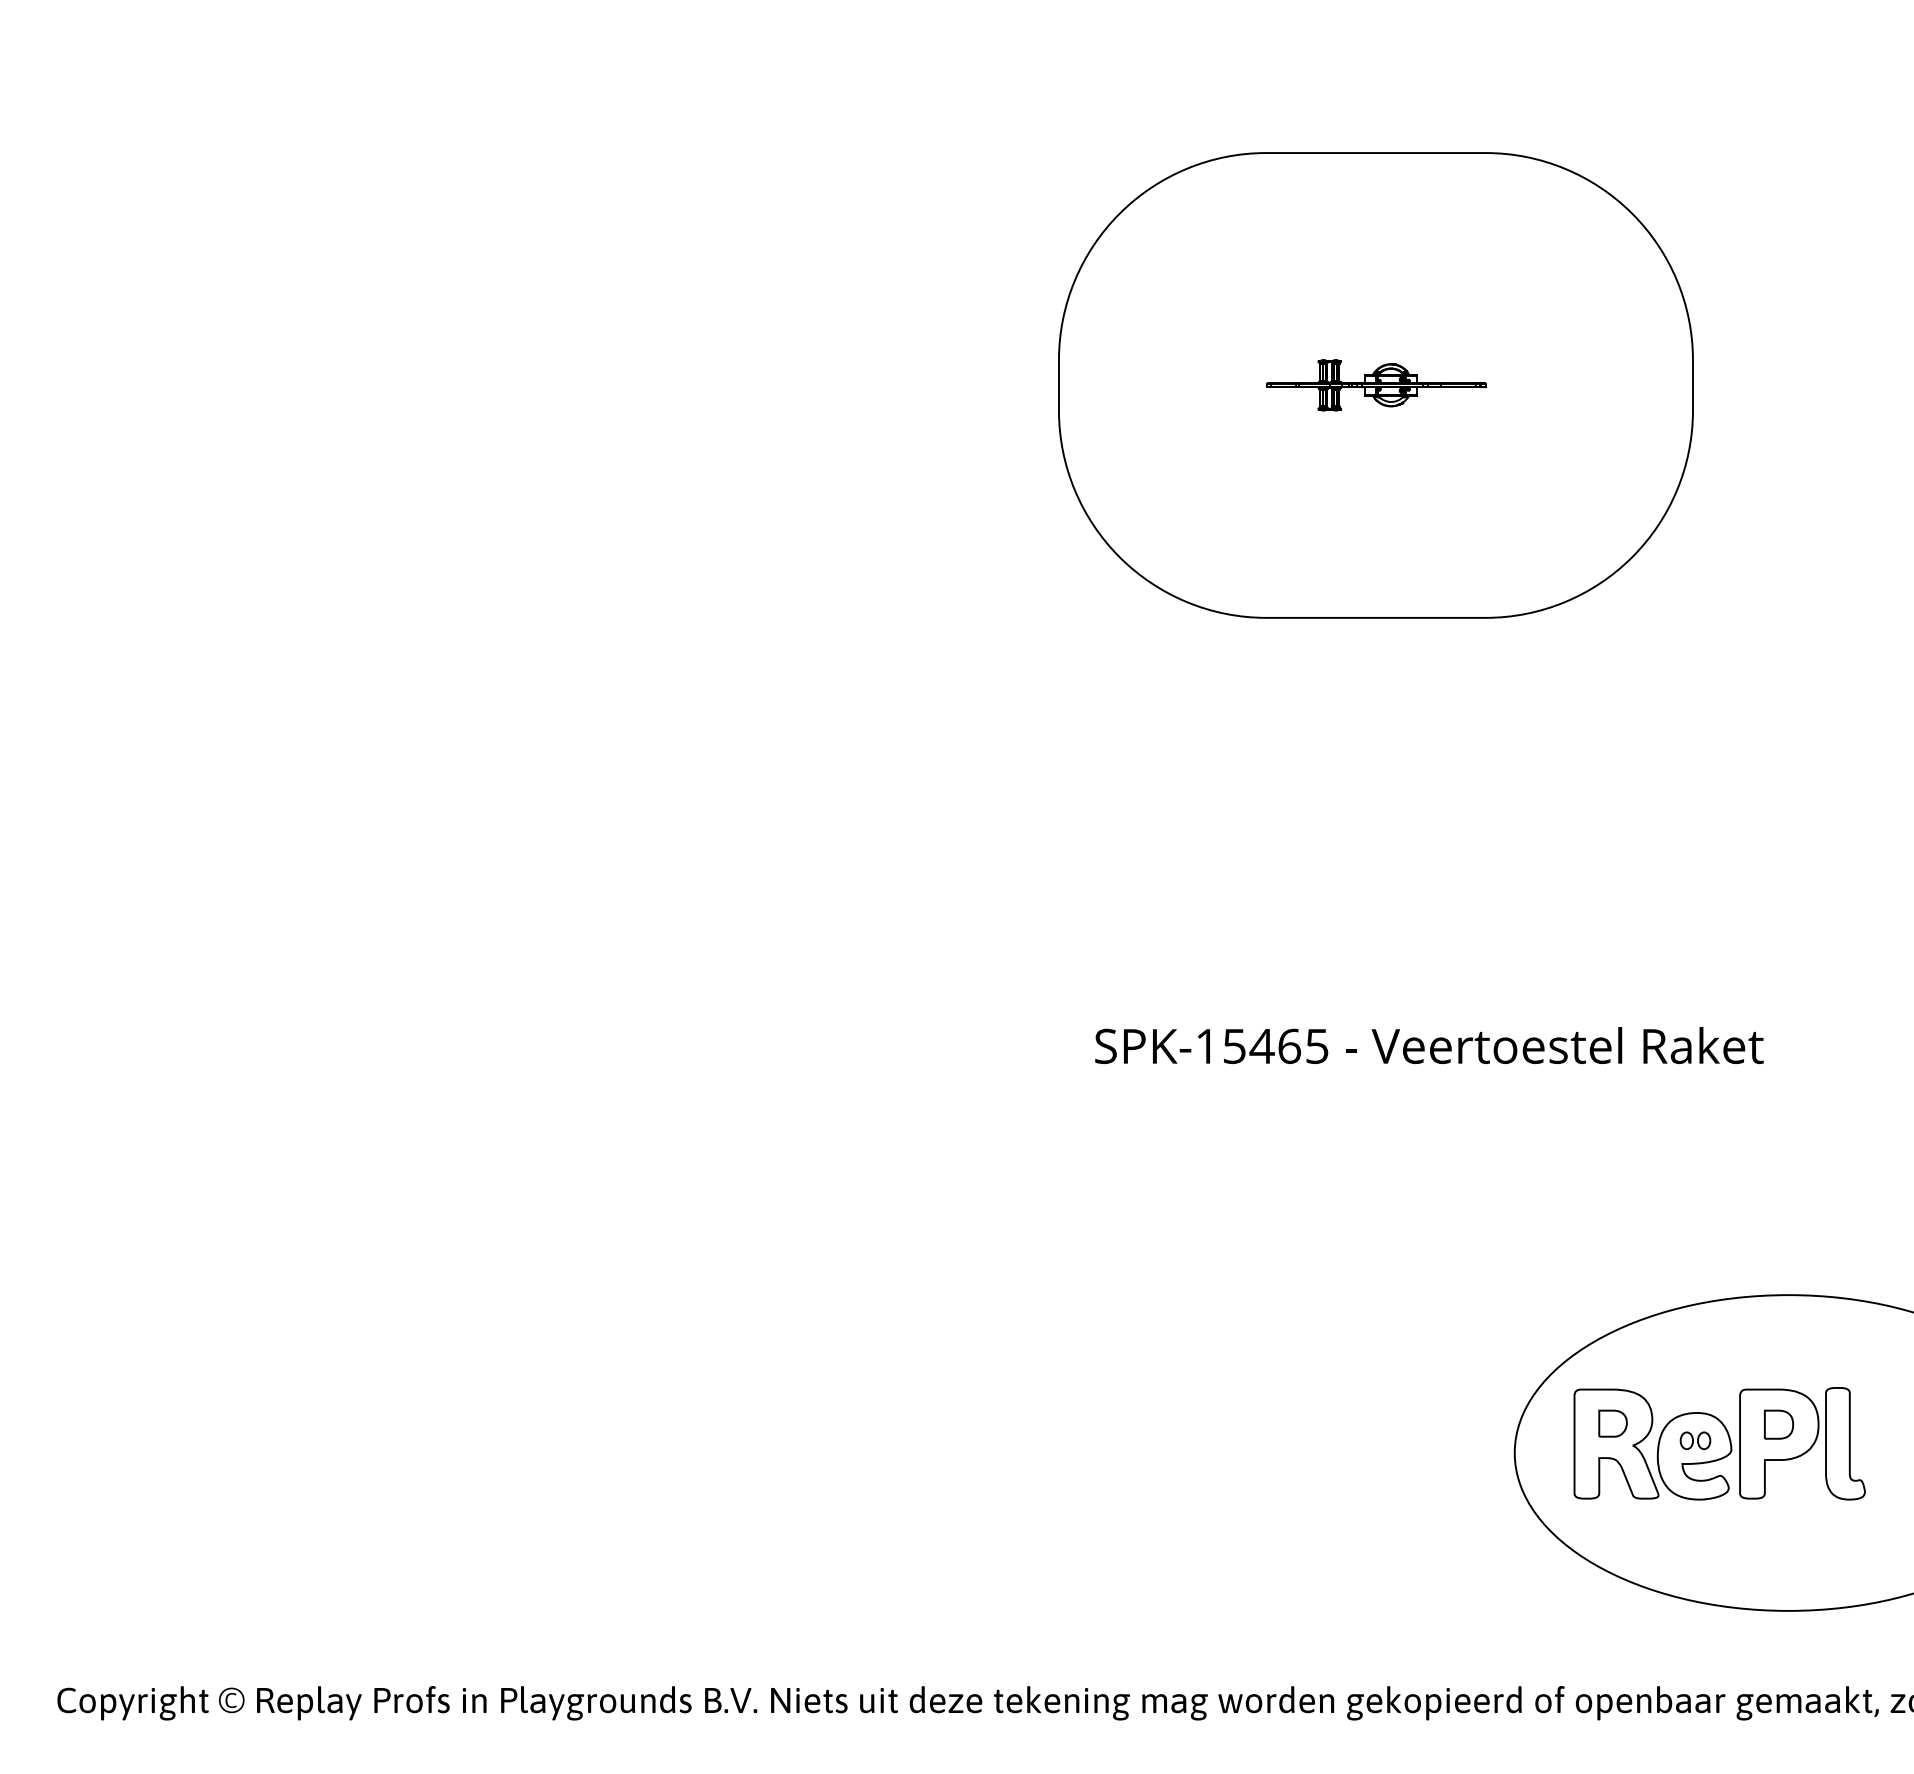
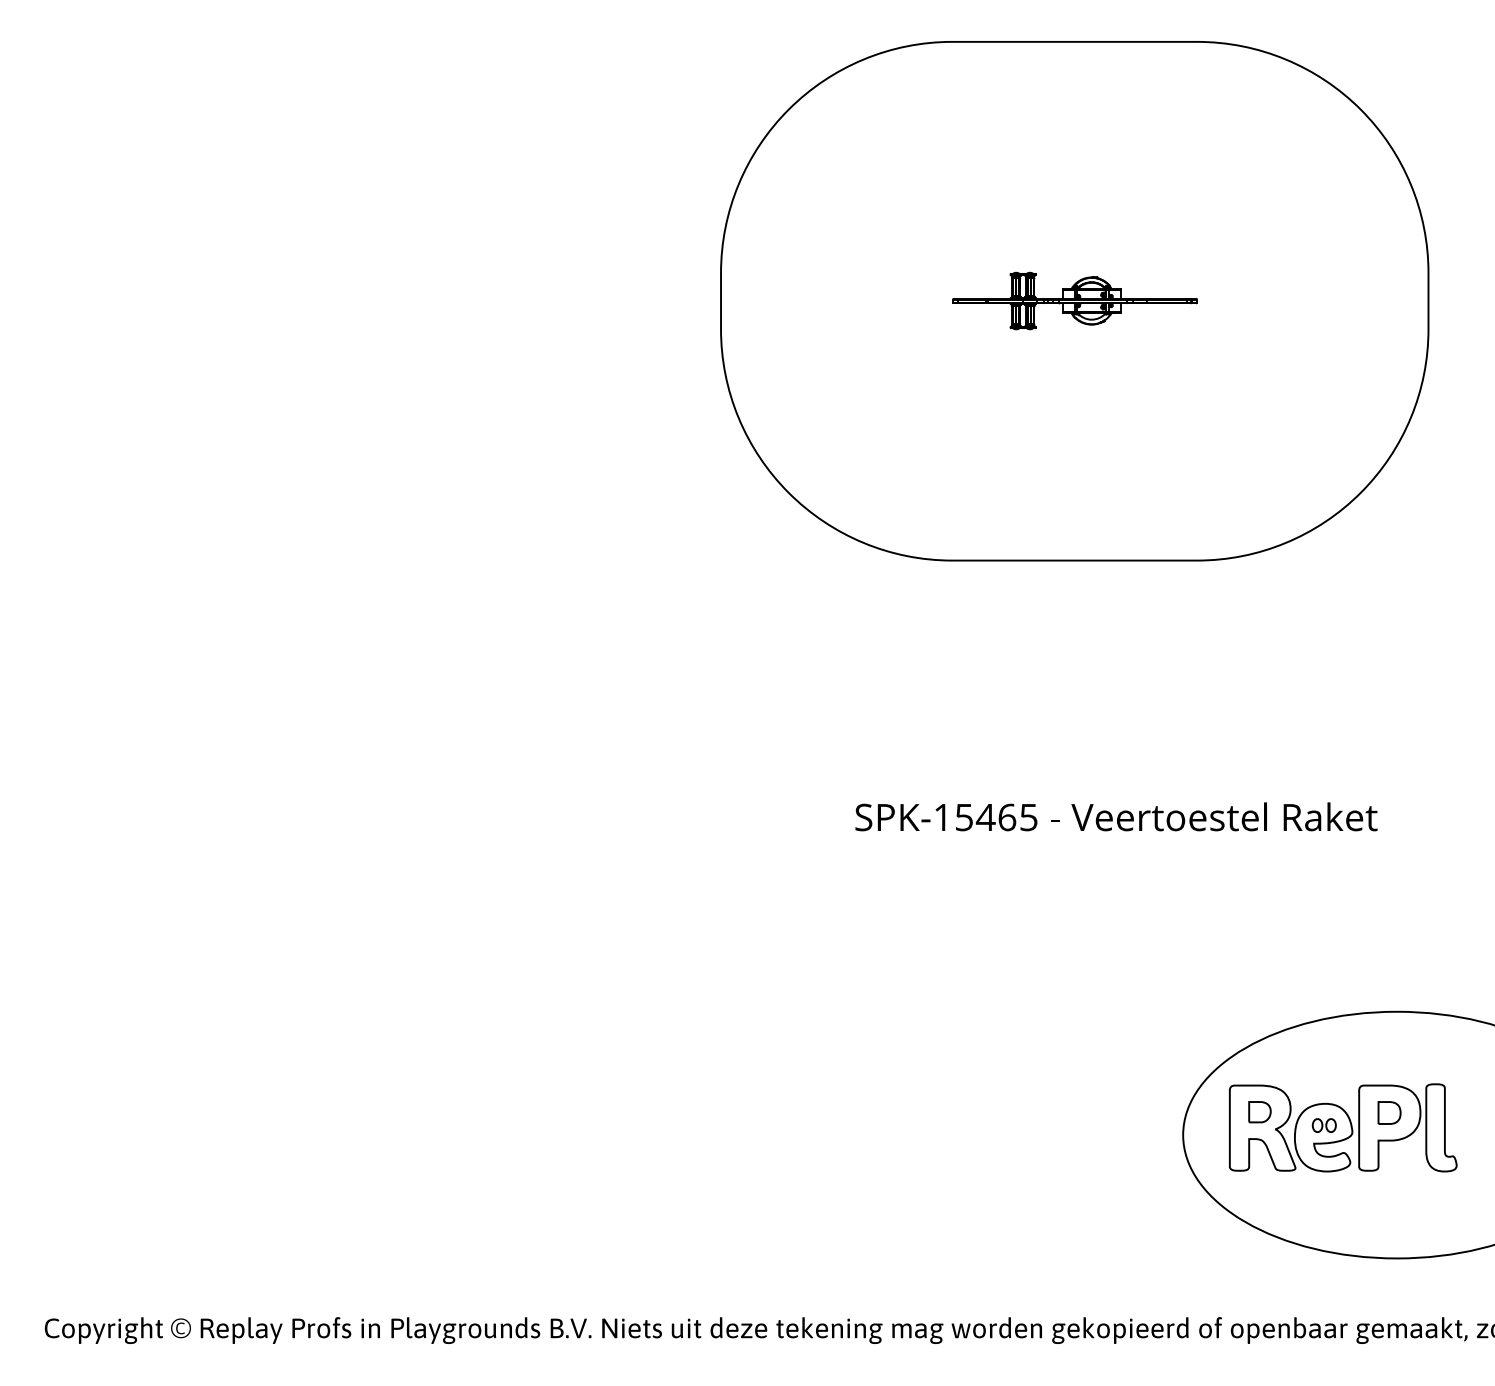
part: (1375, 385) -> (1074, 301), size x1.43

